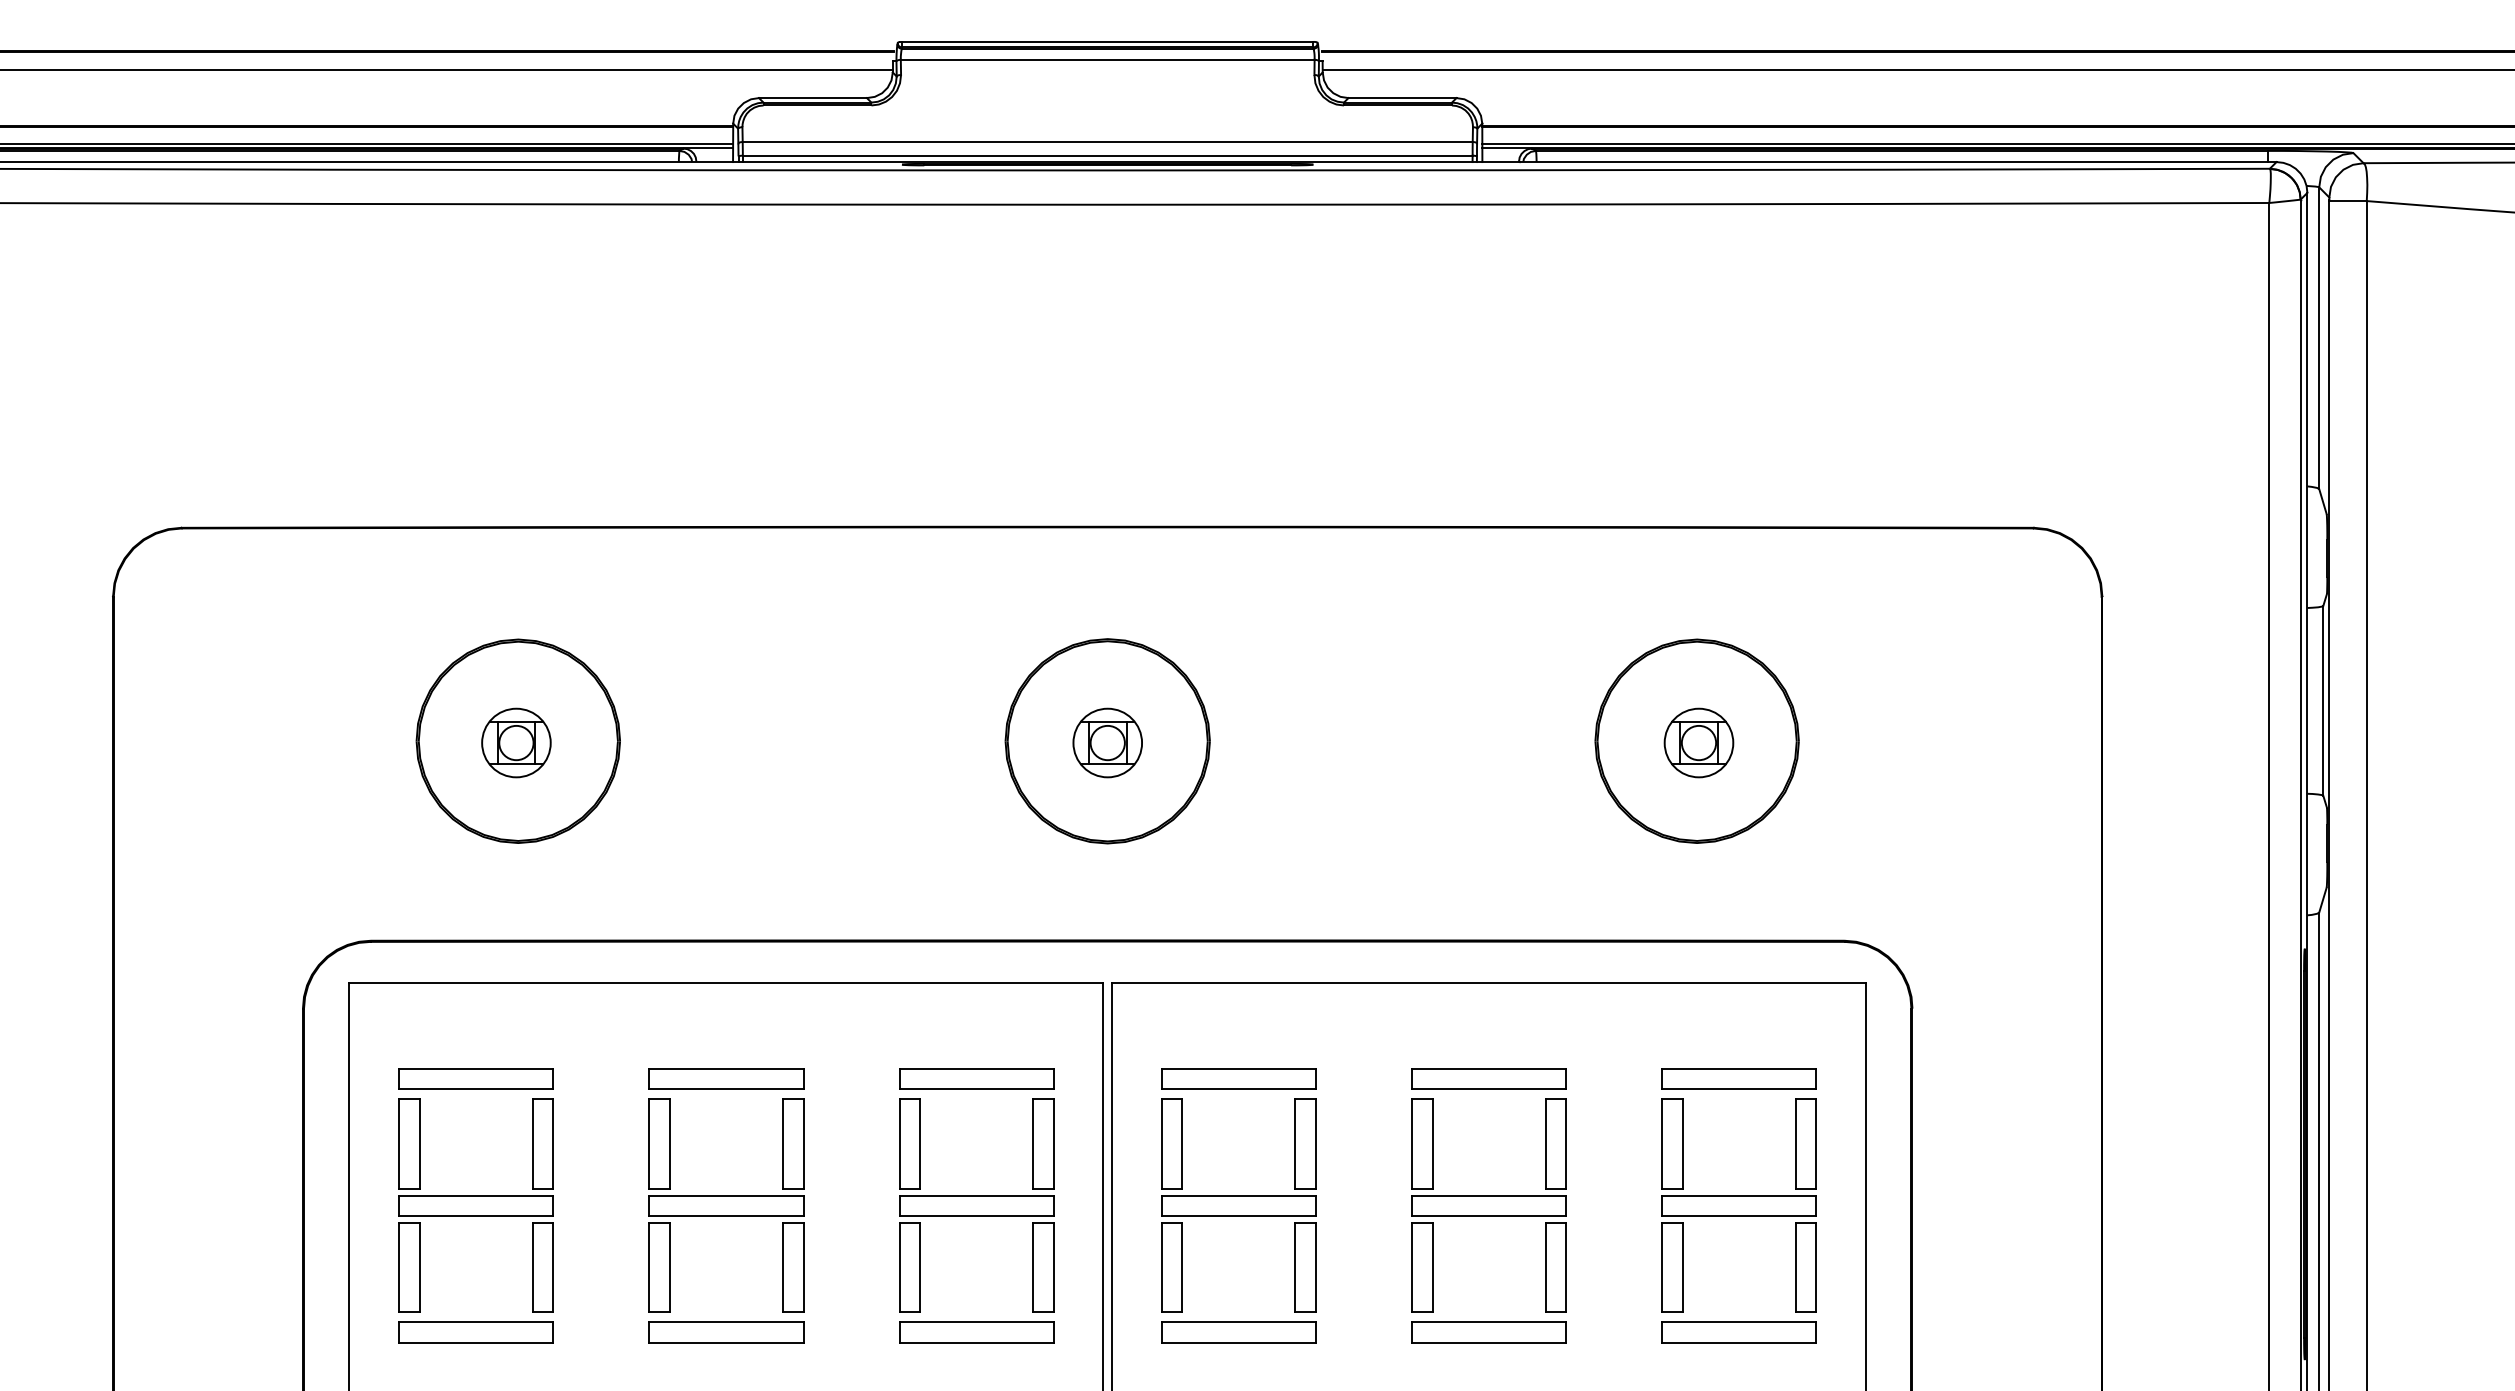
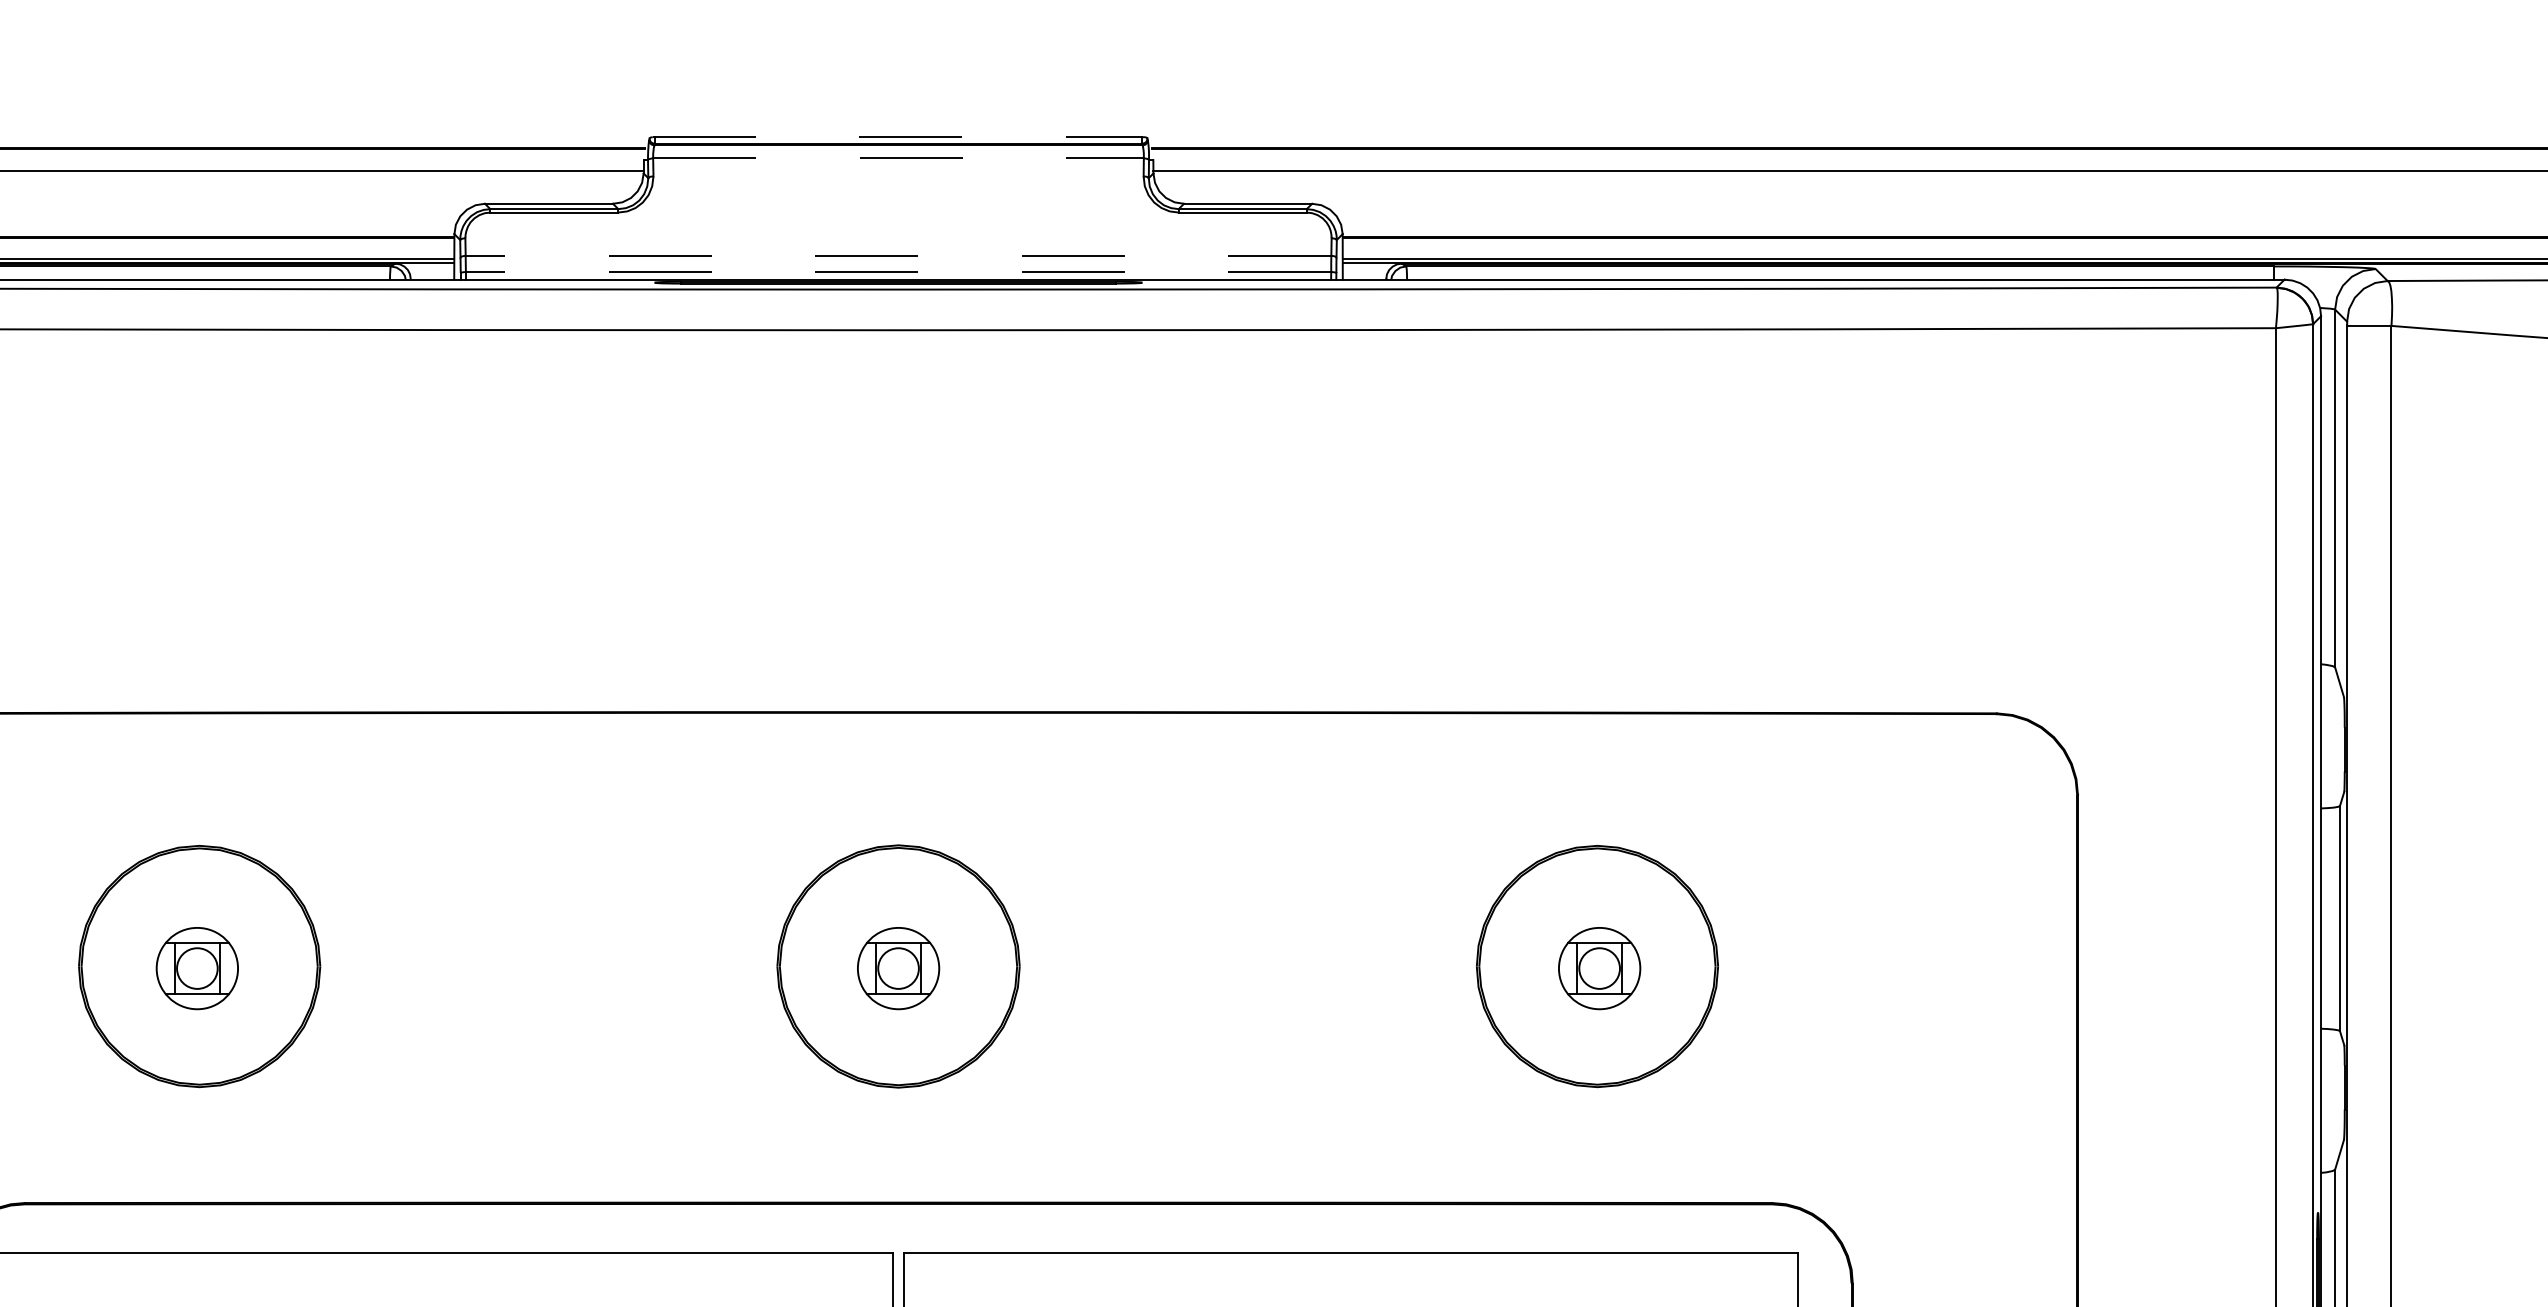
line: (1107, 41) -> (898, 136), solid -> dashed
line: (1107, 59) -> (898, 158), solid -> dashed
line: (1107, 141) -> (898, 255), solid -> dashed
line: (1107, 155) -> (898, 271), solid -> dashed

